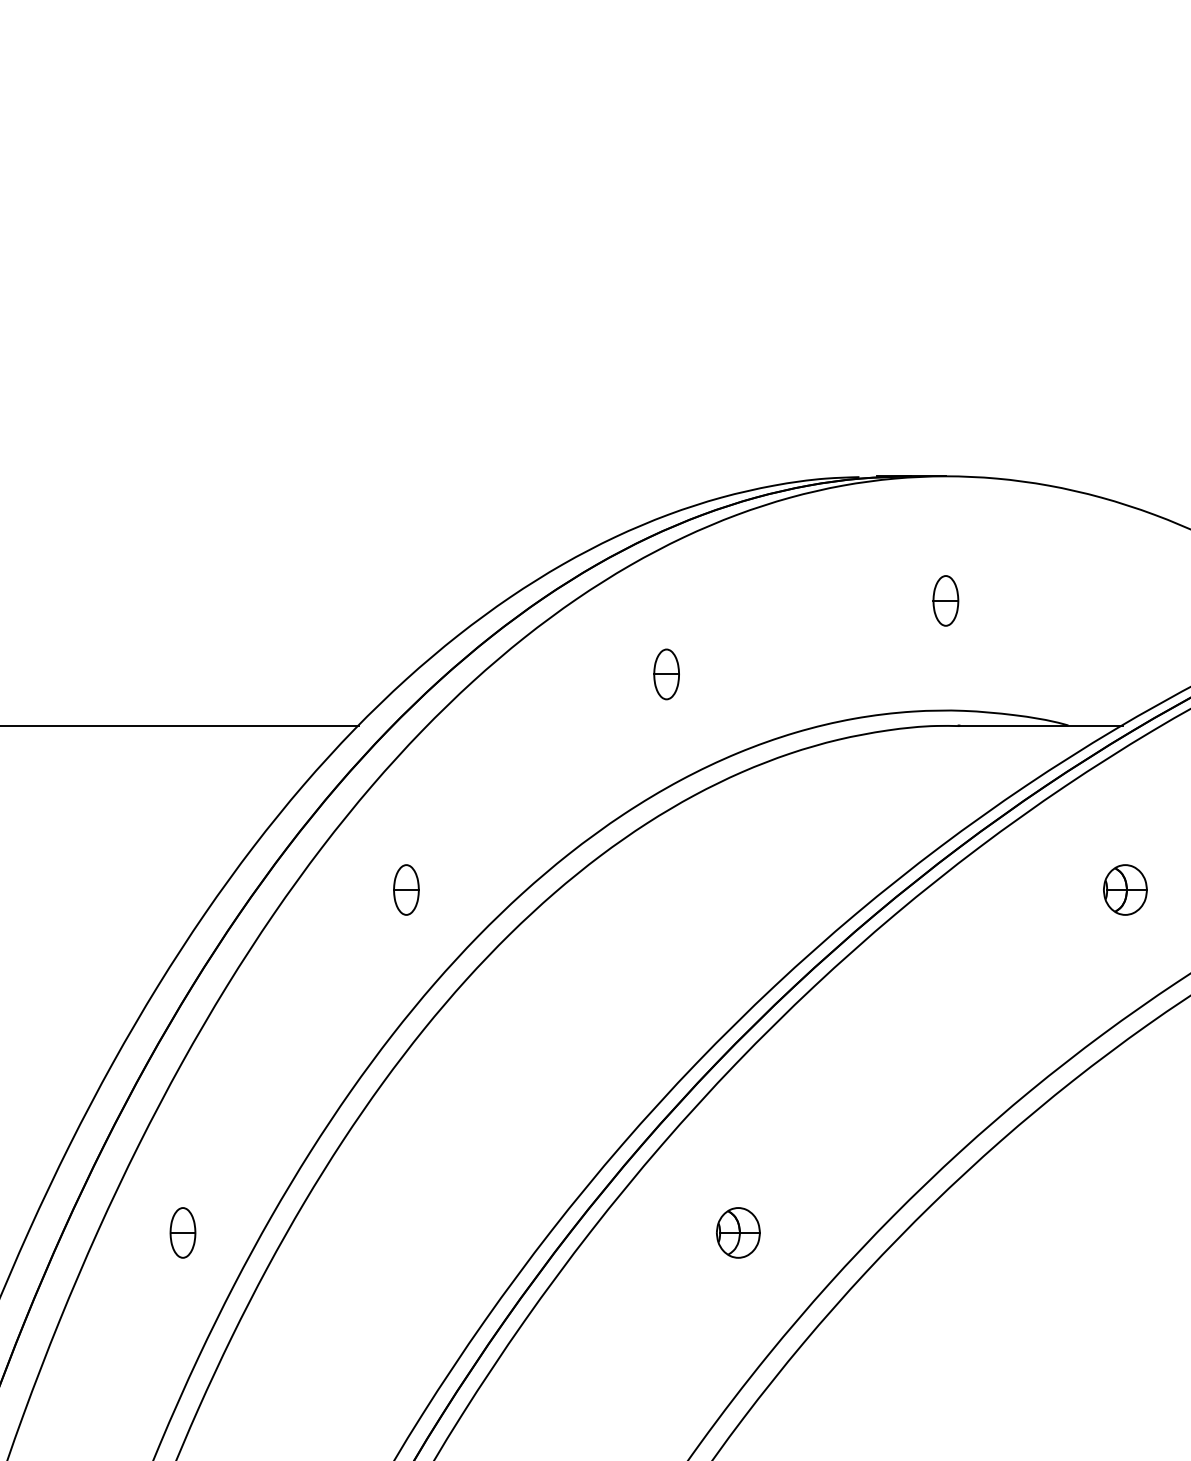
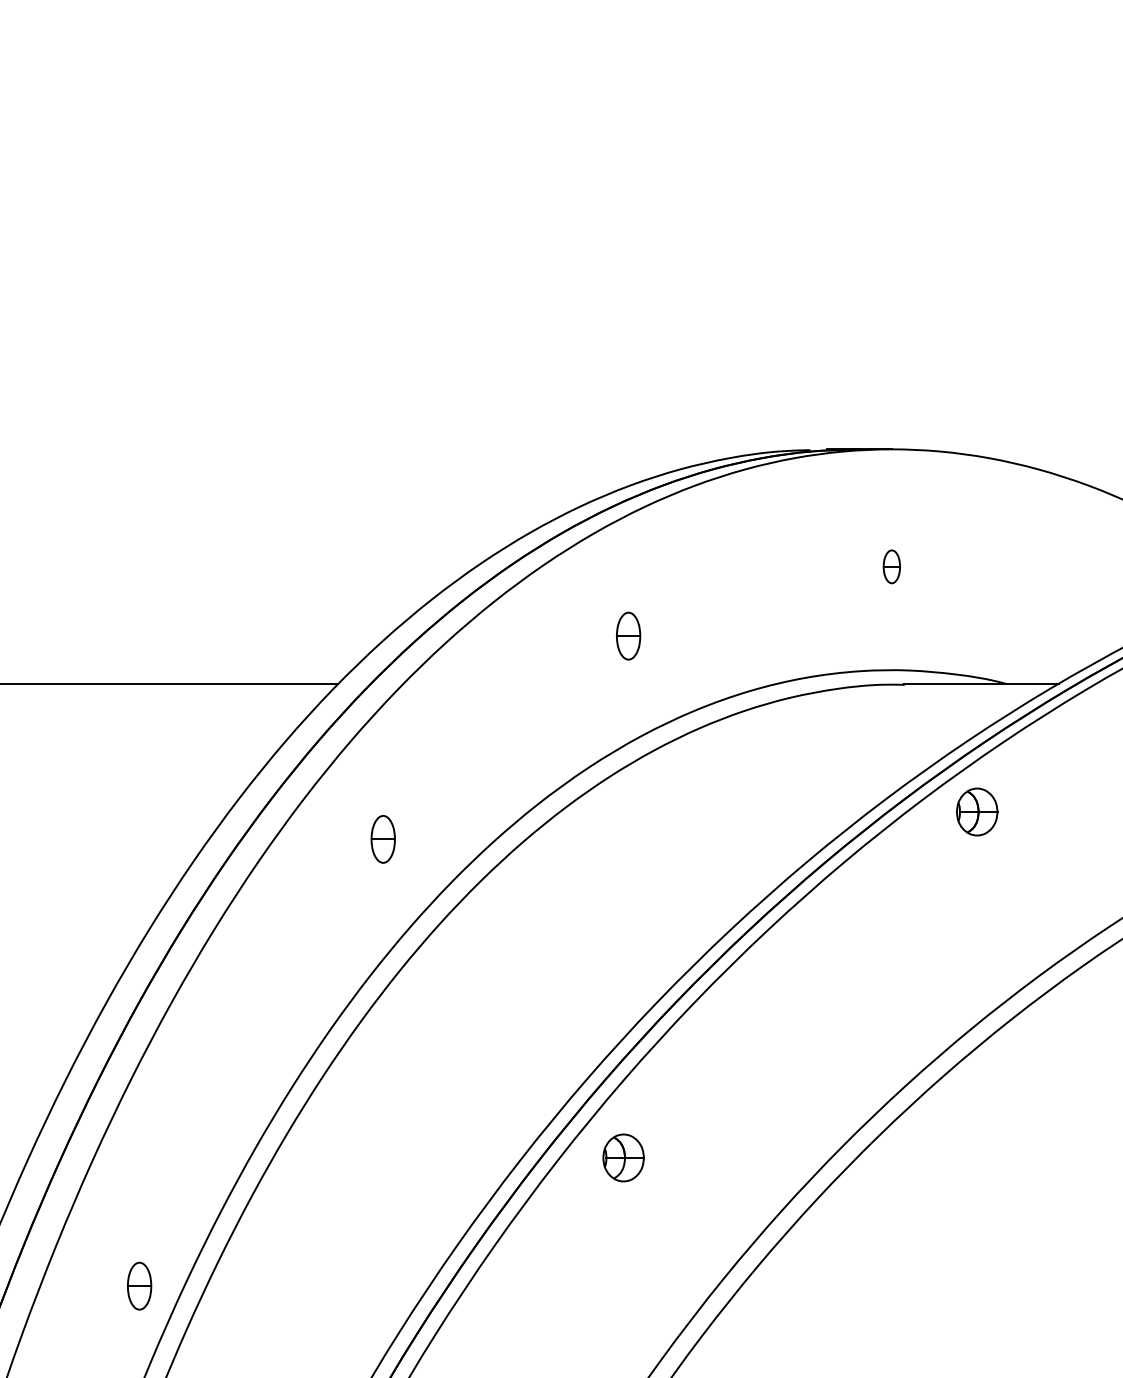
part: (945, 600) -> (891, 566), size x0.7
part: (1125, 889) -> (977, 811), moved
part: (182, 1232) -> (139, 1285), moved
part: (738, 1232) -> (623, 1157), moved

